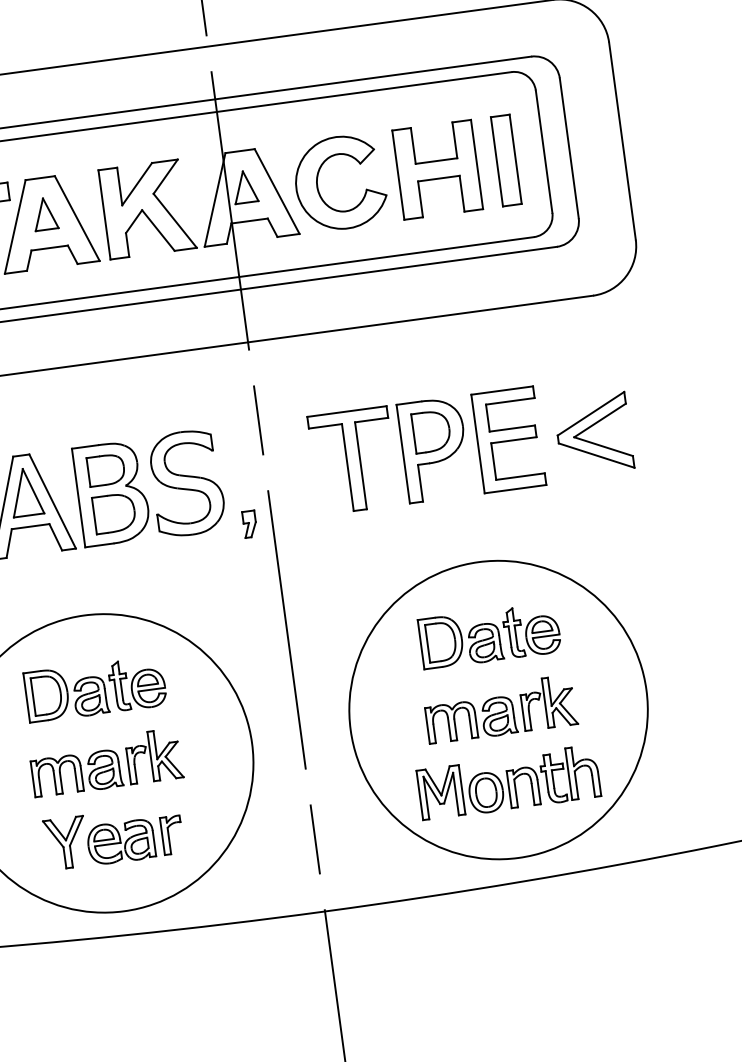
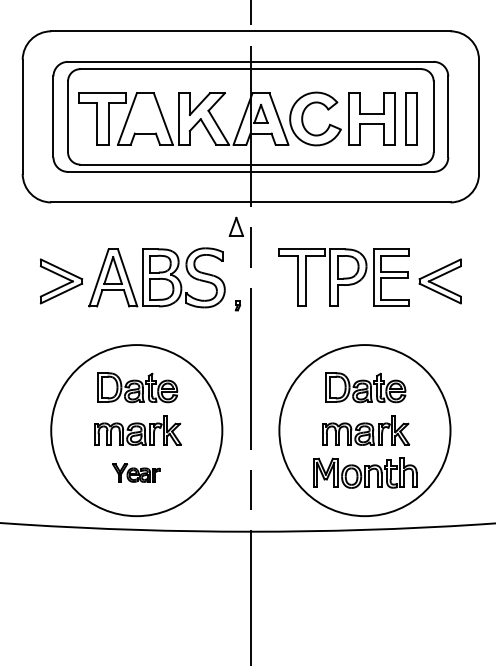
part: (43, 213) -> (235, 226), moved
part: (249, 523) -> (237, 305), size x0.6
part: (113, 835) -> (136, 472), size x0.6

